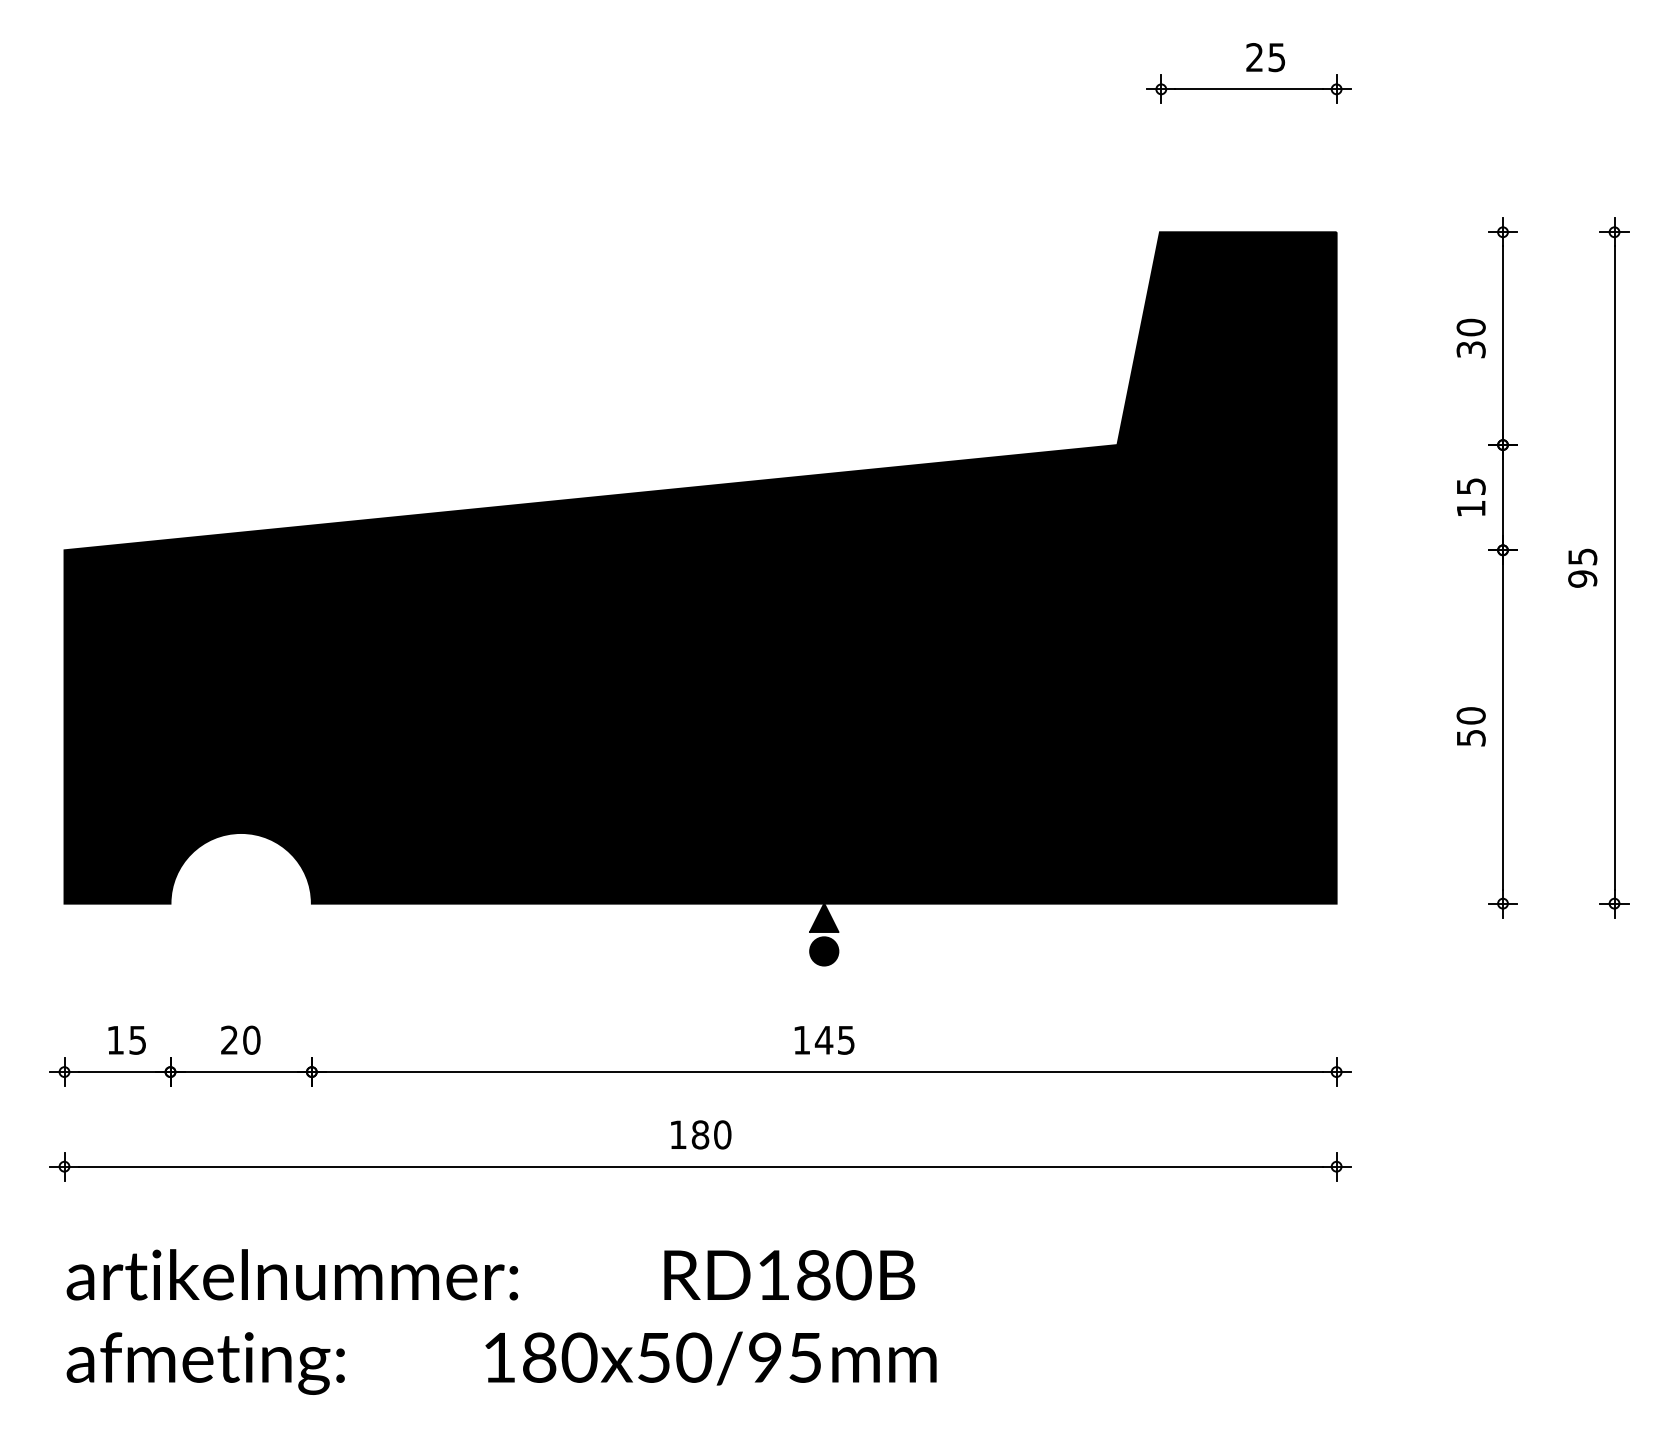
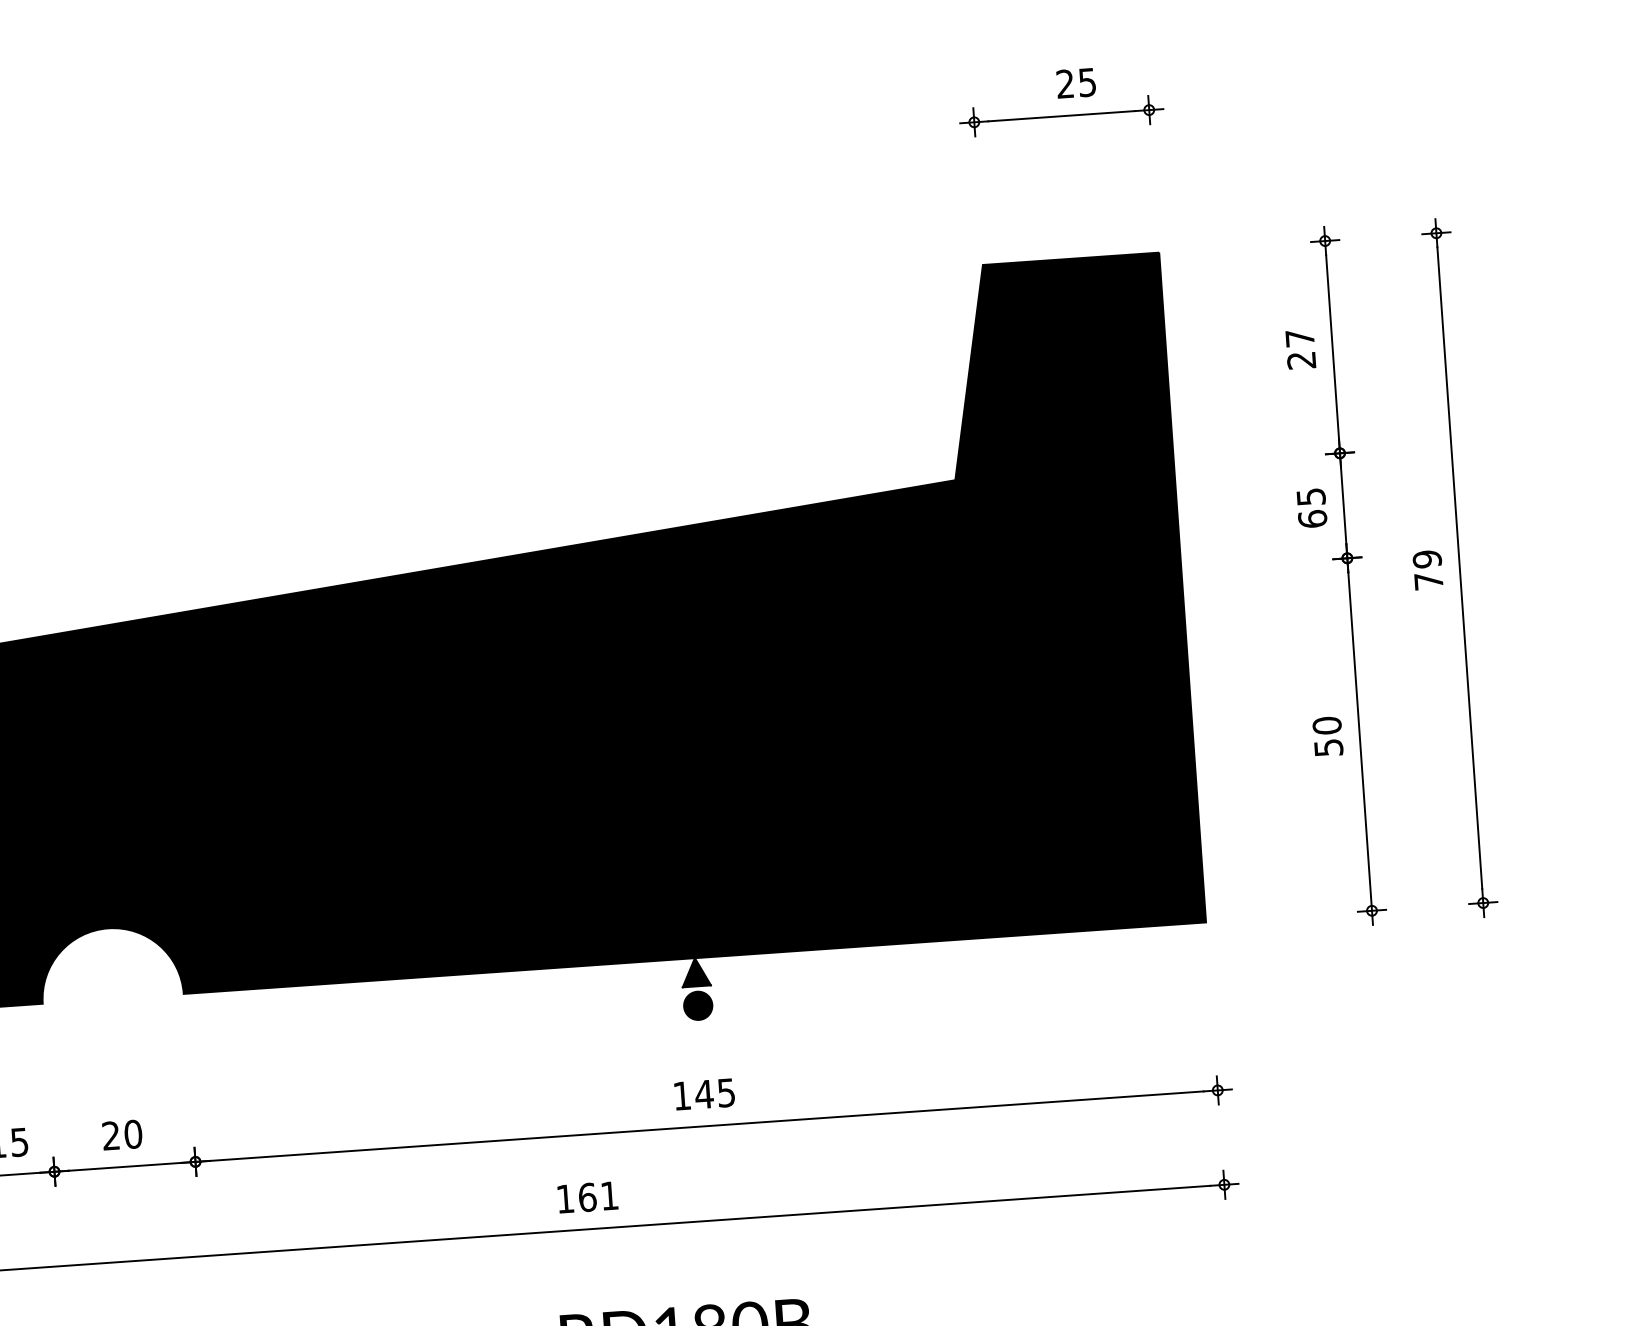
text: (1470, 338) -> (1300, 349), 30 -> 27
text: (1470, 508) -> (1312, 518), 15 -> 65
text: (1582, 567) -> (1427, 569), 95 -> 79
text: (711, 1134) -> (598, 1196), 180 -> 161

